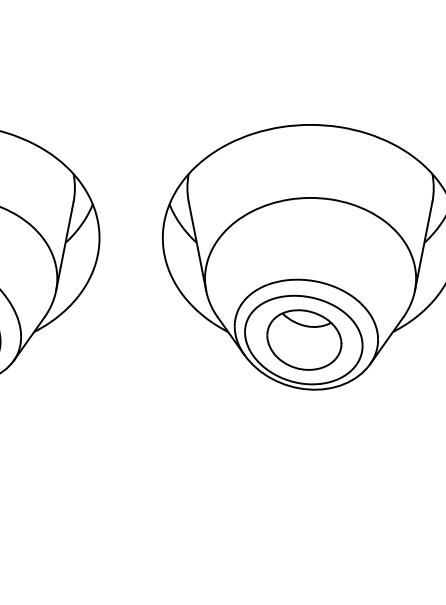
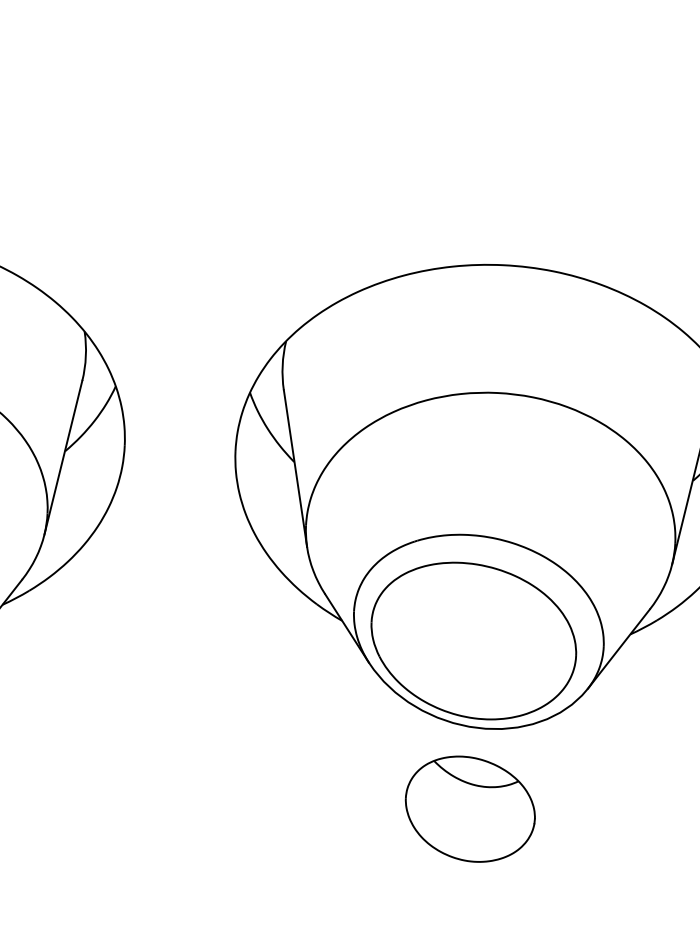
part: (304, 339) -> (470, 808), moved

